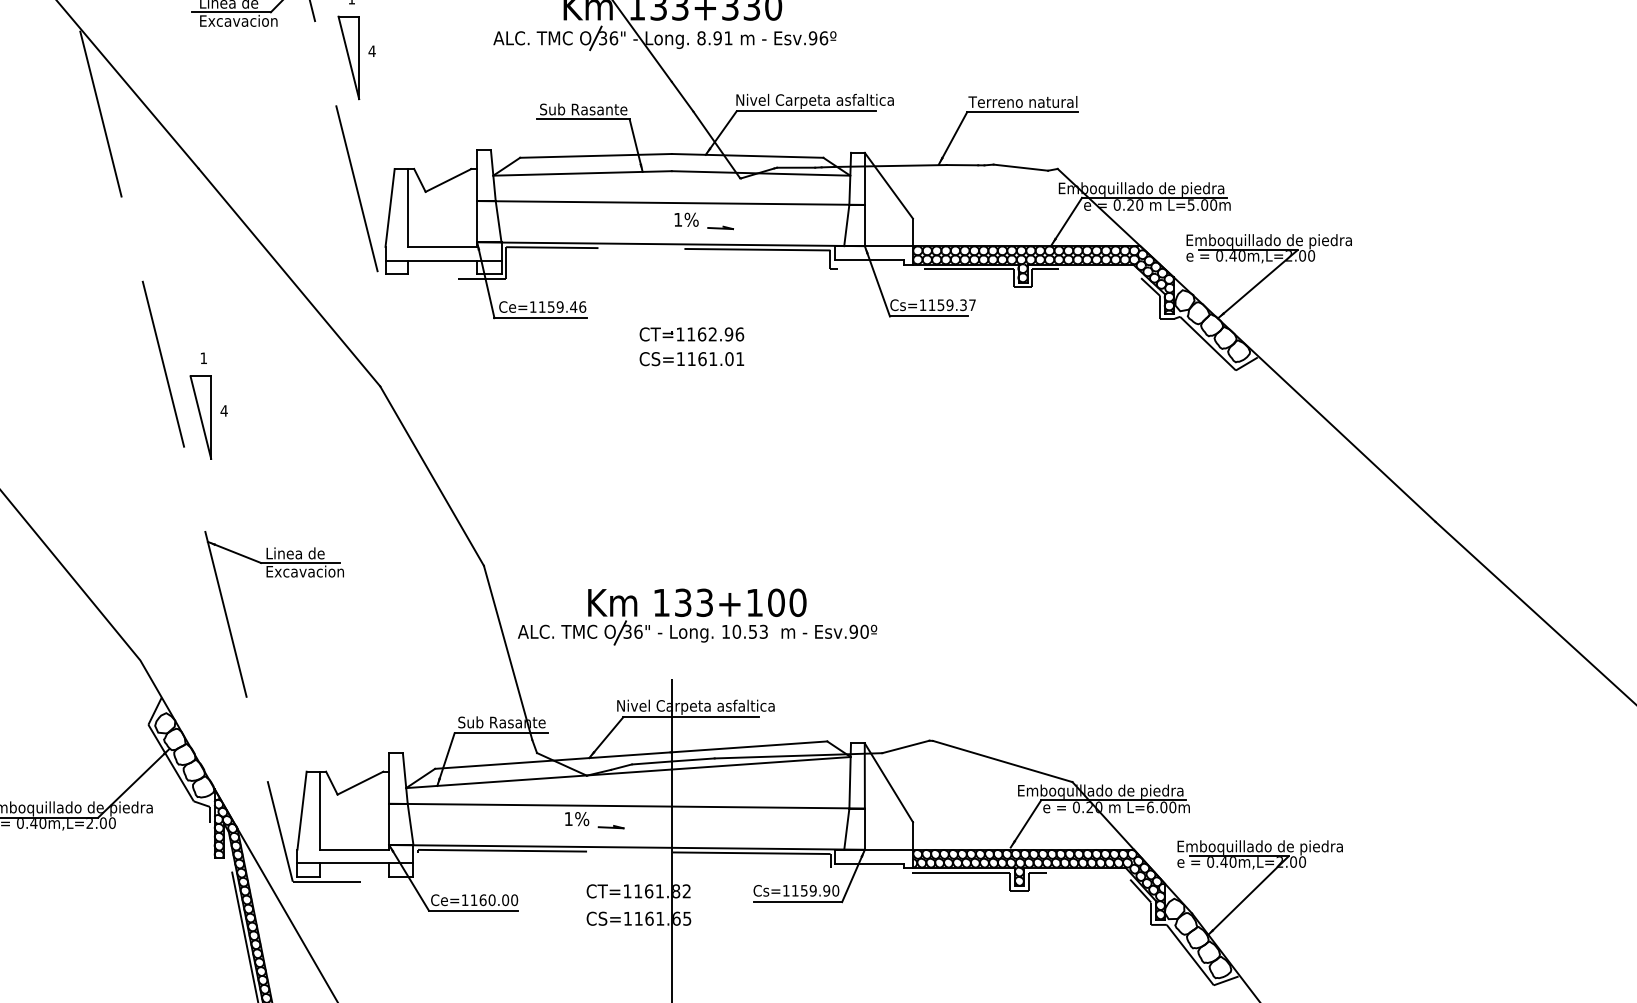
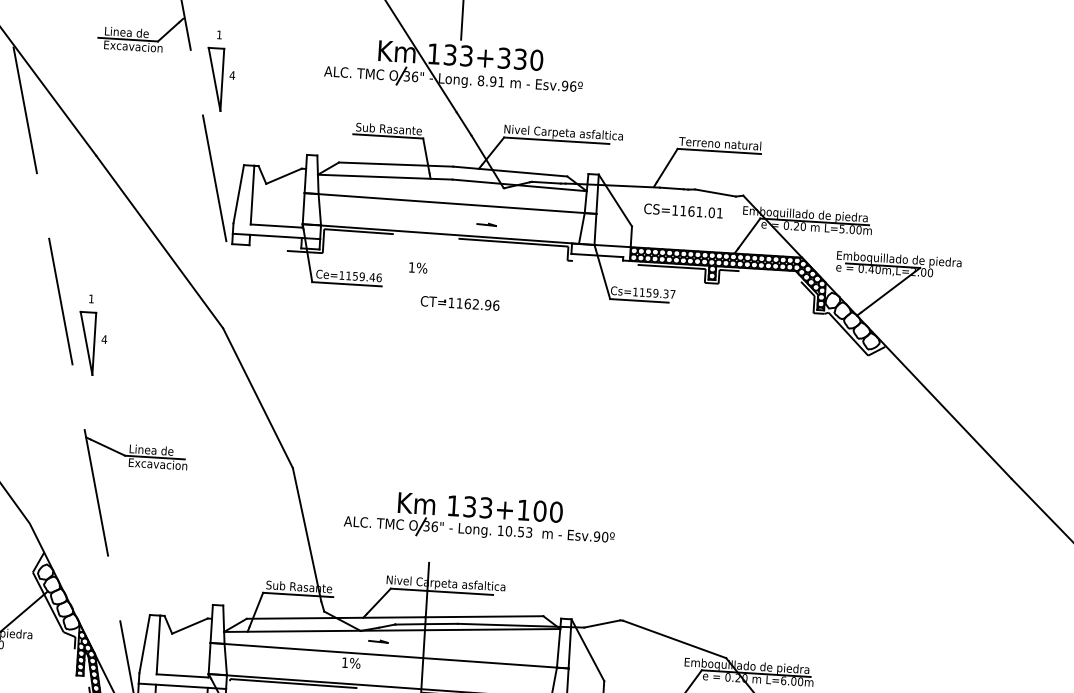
text: (686, 219) -> (418, 267), moved
text: (691, 359) -> (683, 211), moved
part: (697, 616) -> (480, 517), moved
line: (610, 827) -> (377, 641), moved

